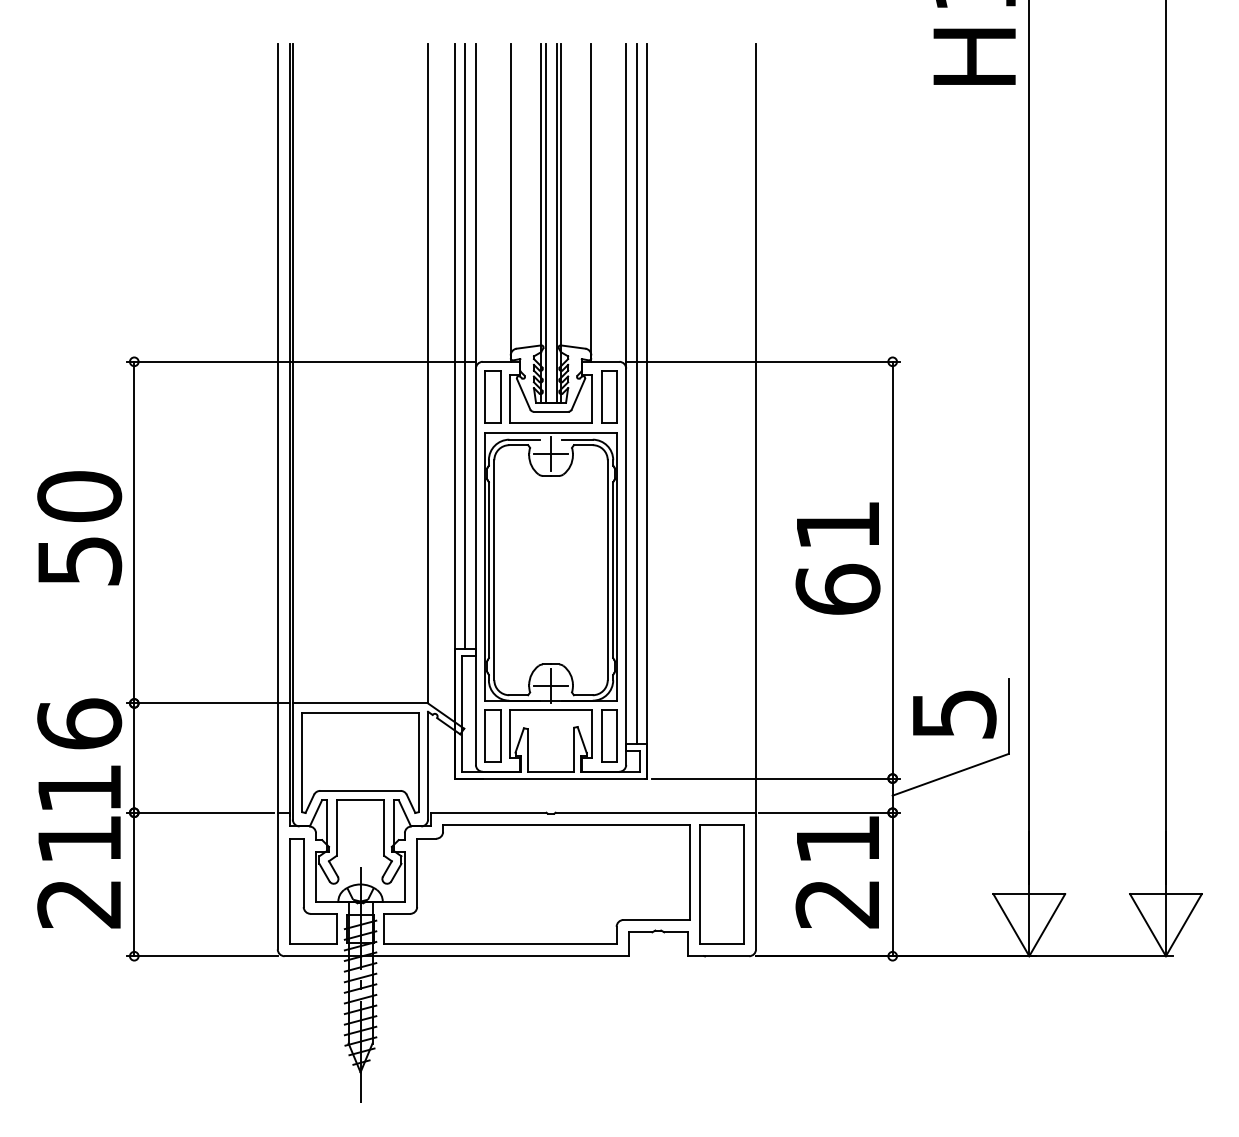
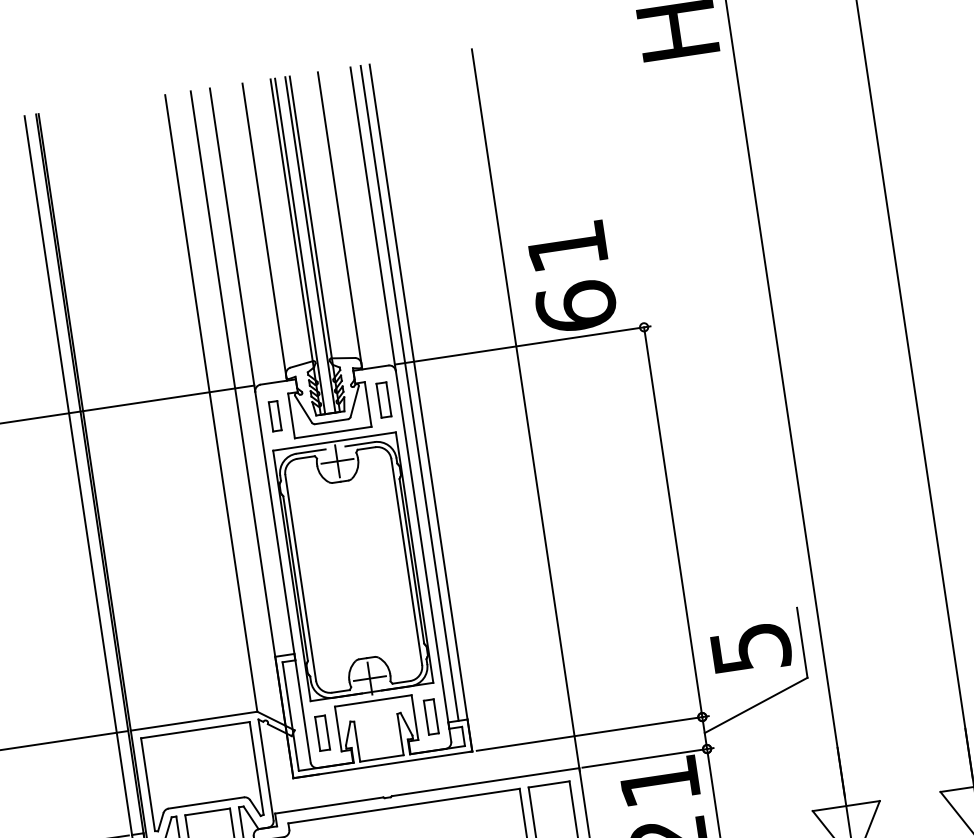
line: (464, 346) -> (241, 372), removed
part: (492, 396) -> (274, 415), size x0.6
part: (609, 396) -> (384, 399), size x0.7
text: (837, 558) -> (571, 277), moved
part: (492, 735) -> (322, 732), size x0.7
part: (609, 735) -> (431, 716), size x0.7

